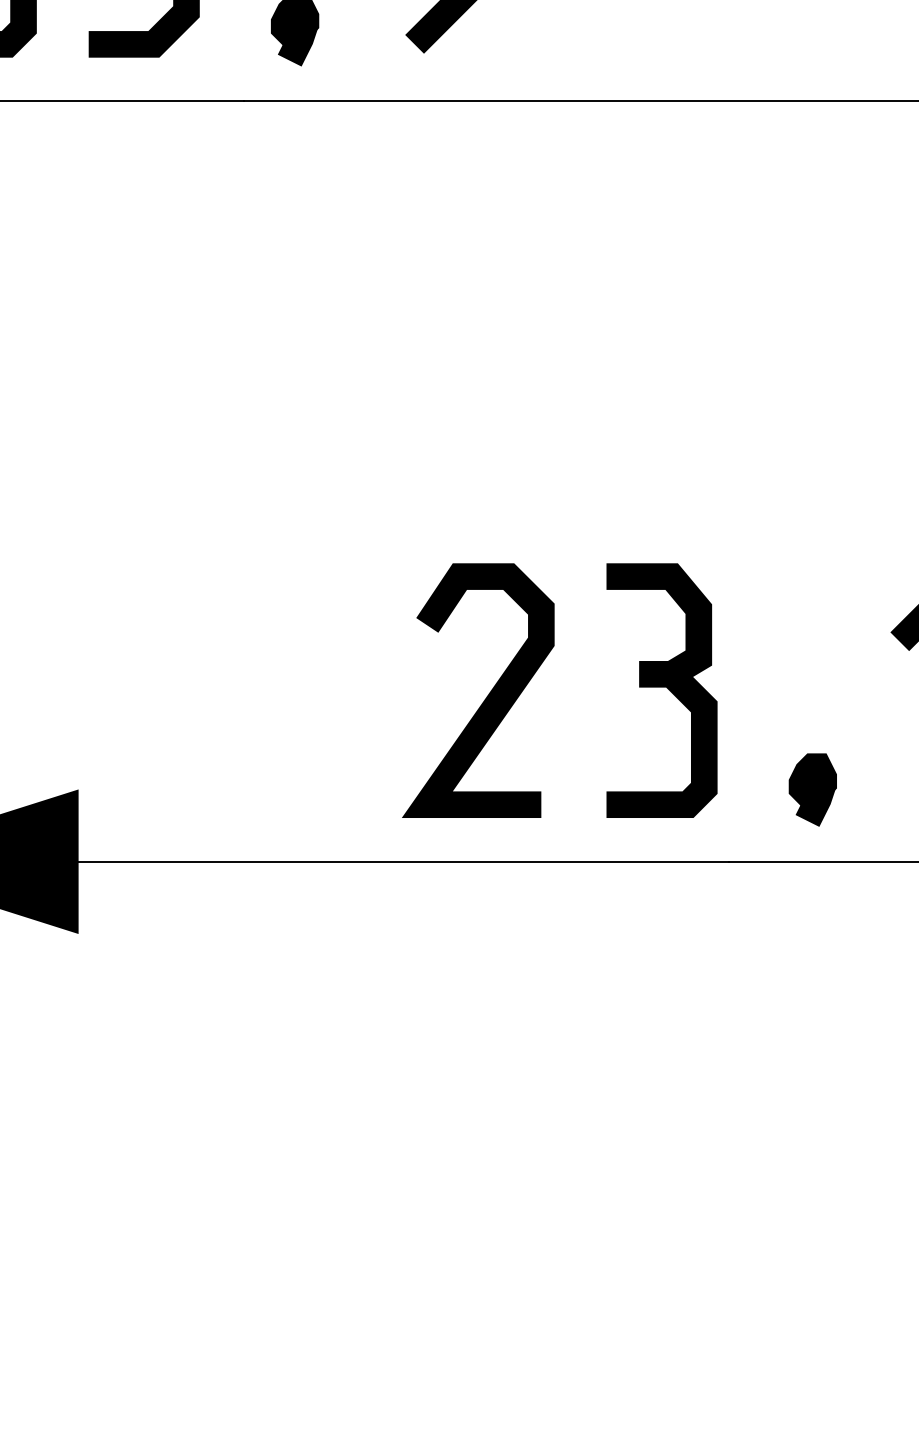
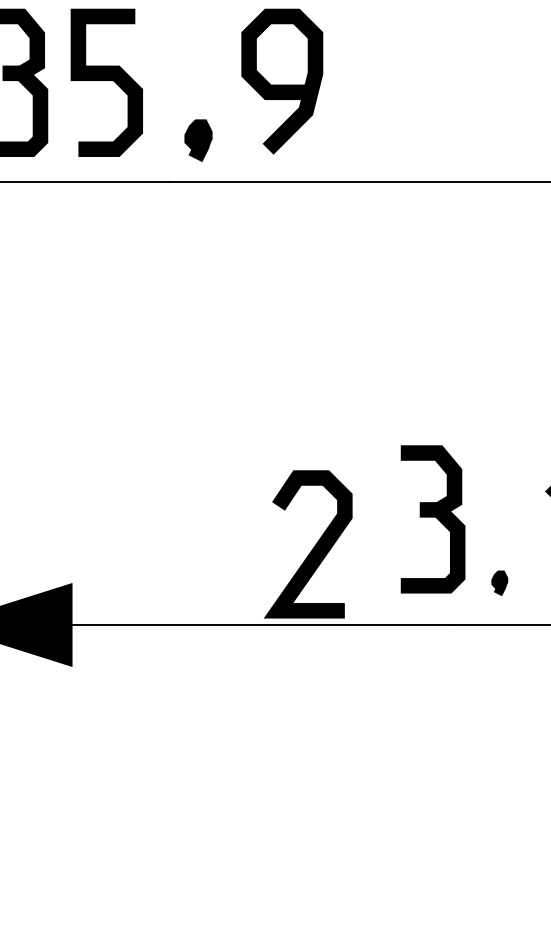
part: (660, 690) -> (432, 519), moved
curve: (485, 697) -> (312, 548), moved
part: (812, 790) -> (499, 583), size x0.6

